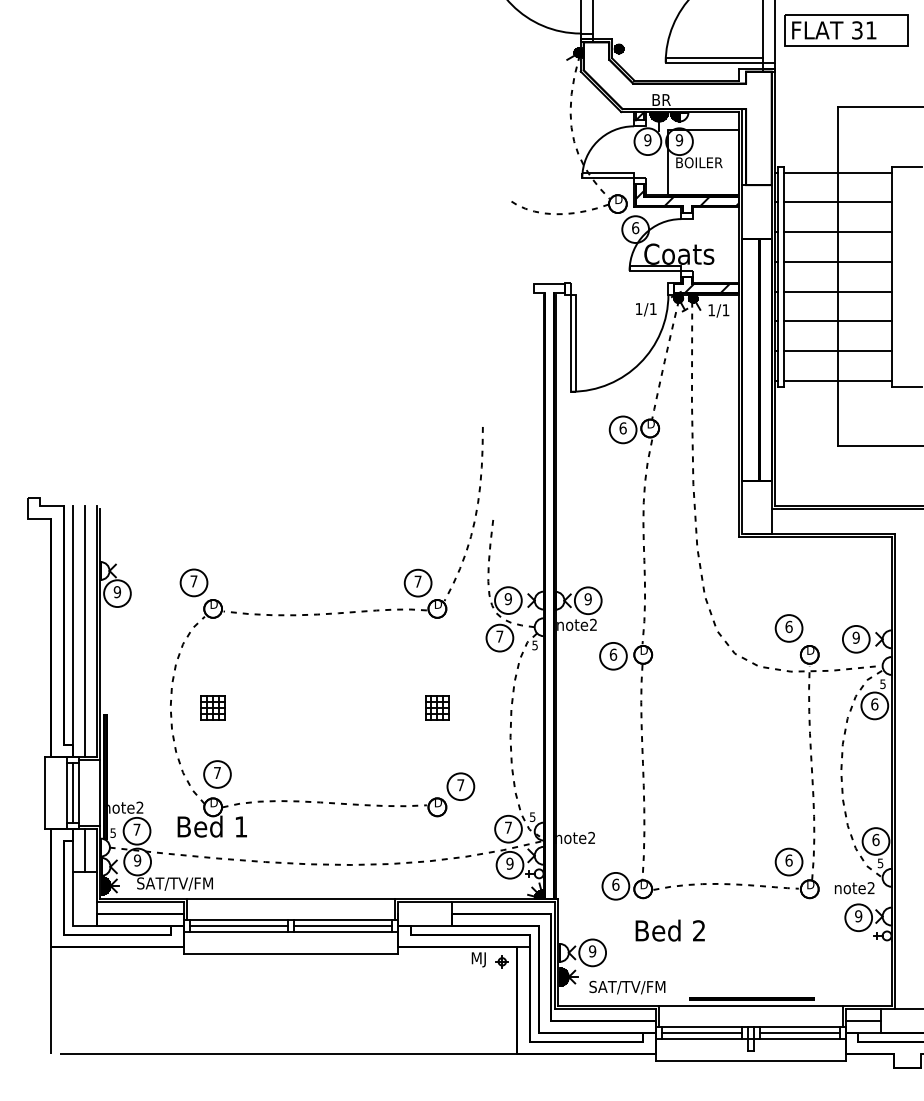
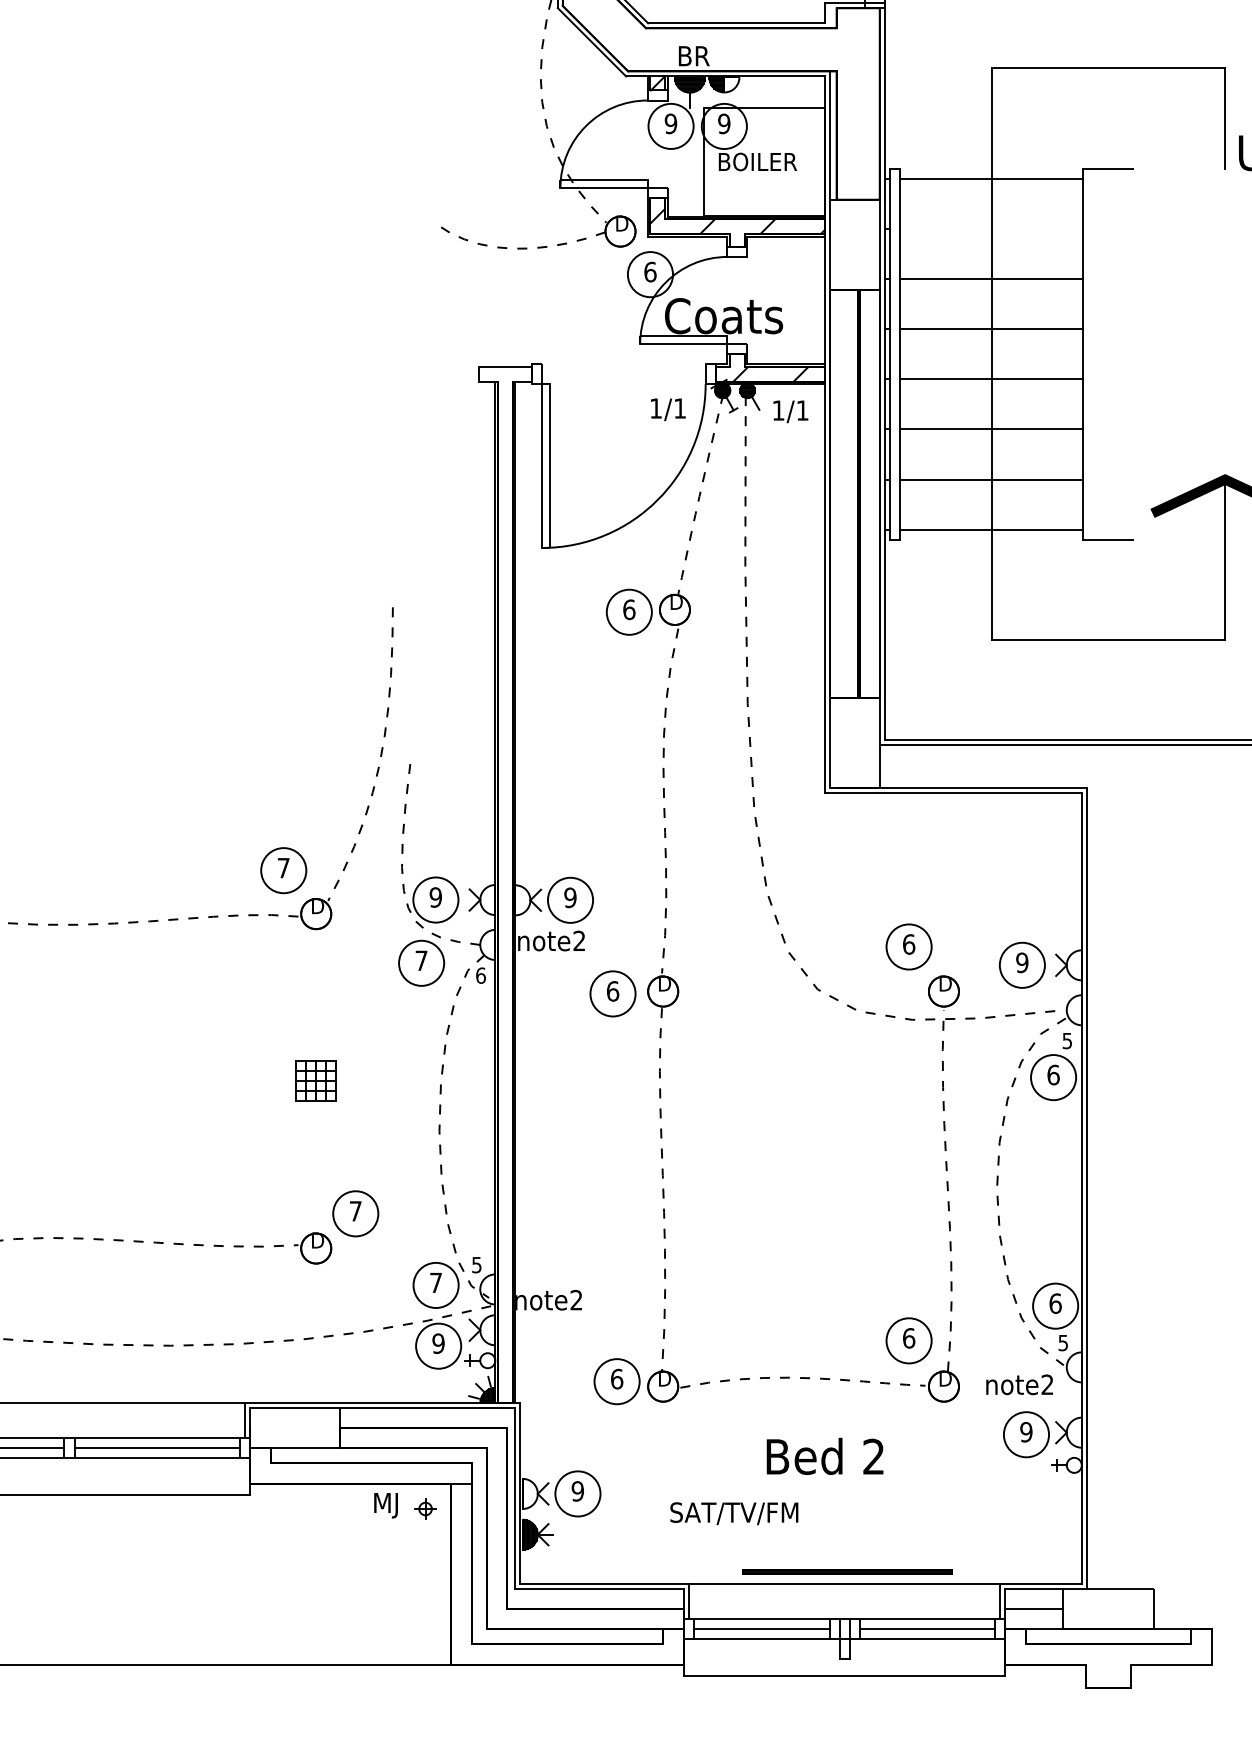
line: (837, 202) -> (990, 228), removed
text: (535, 645) -> (481, 975), 5 -> 6
text: (669, 930) -> (823, 1456), moved
text: (627, 987) -> (734, 1513), moved

